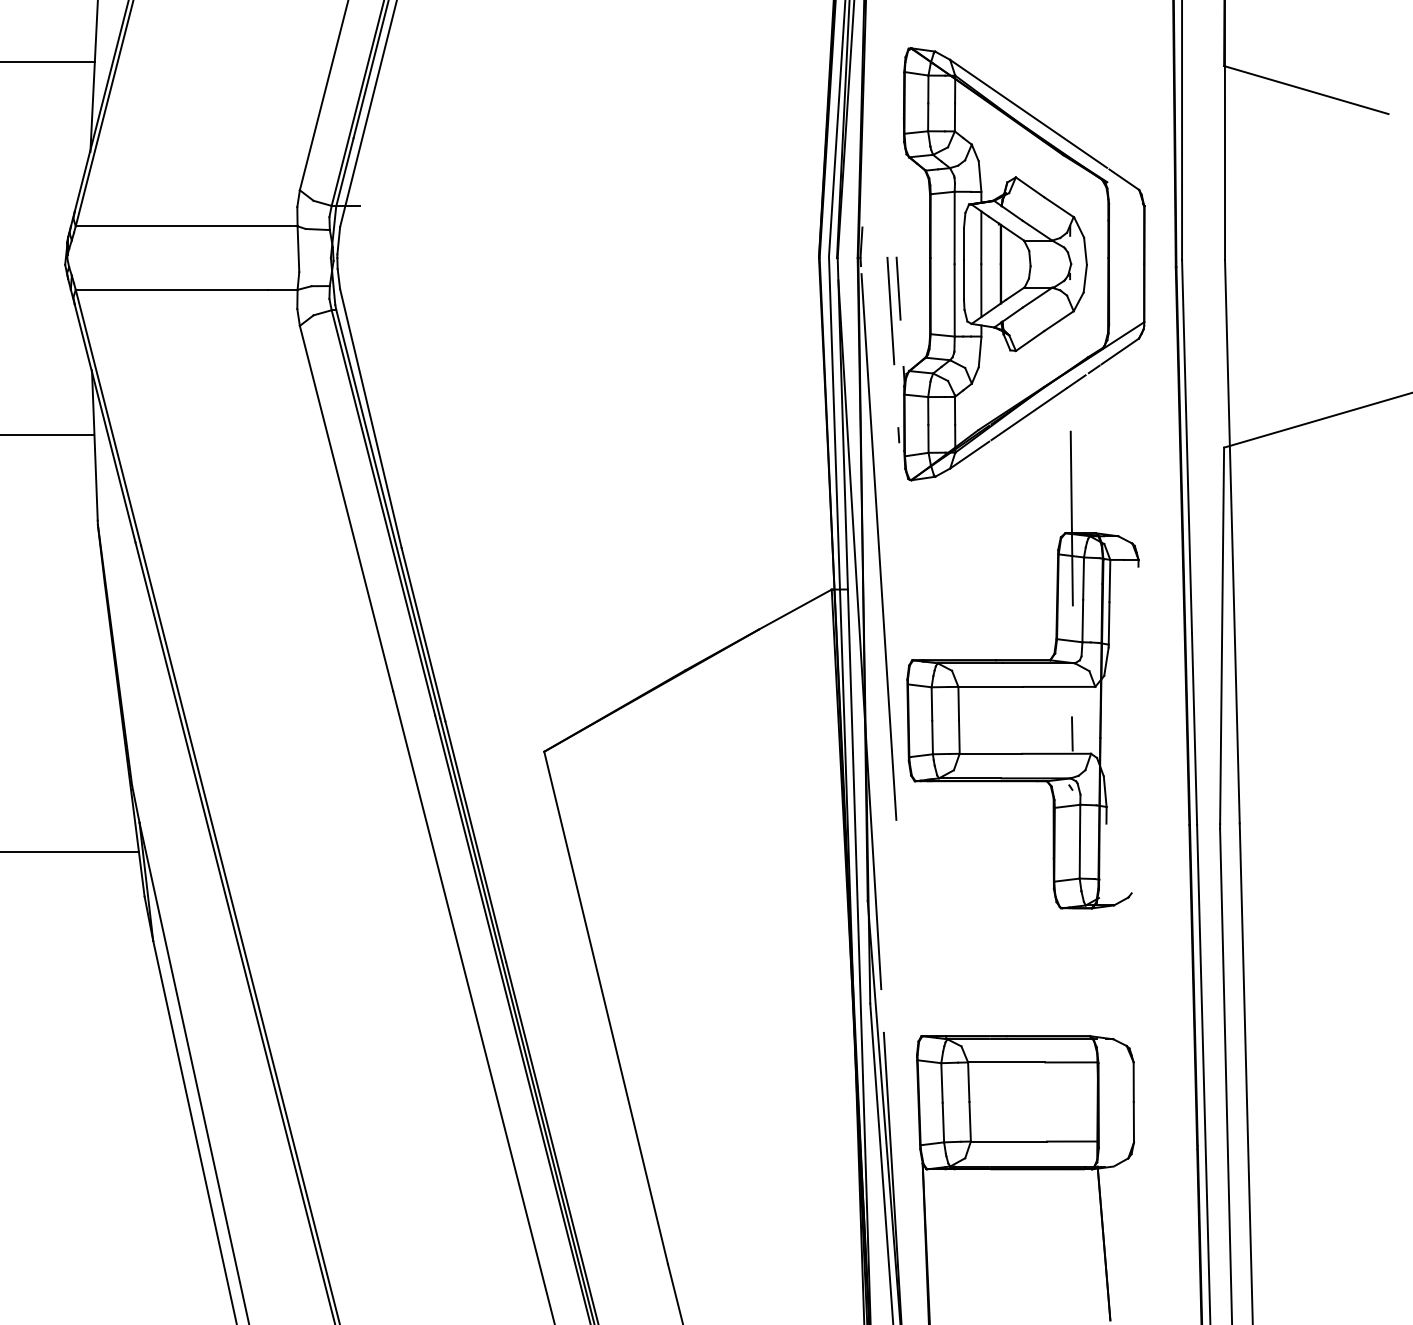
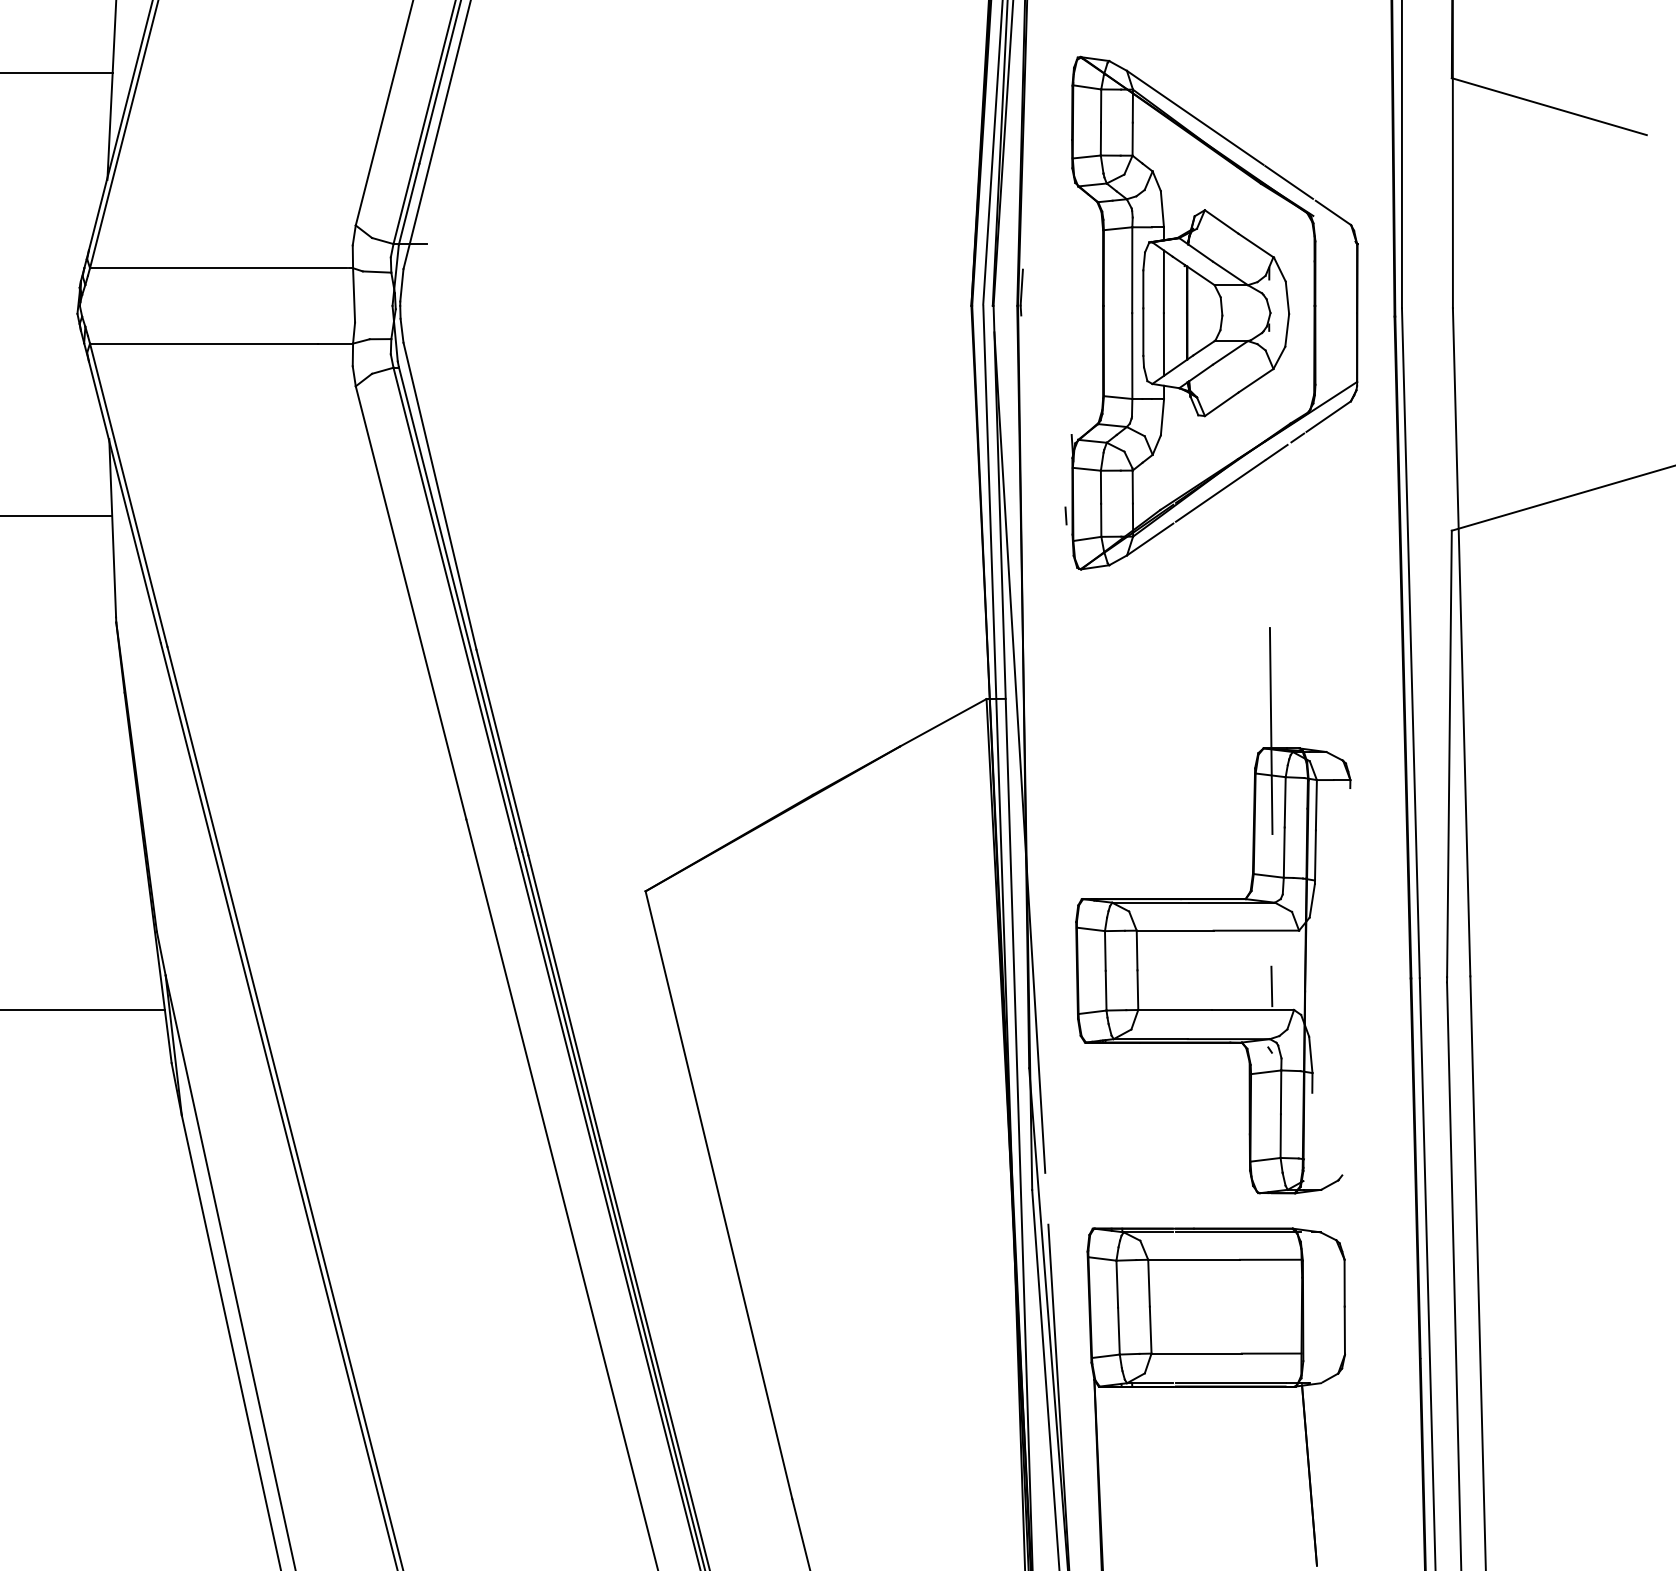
line: (898, 288) -> (1065, 341), removed
line: (890, 310) -> (1056, 368), removed
line: (878, 546) -> (1041, 647), removed
part: (1022, 669) -> (1212, 910), moved

